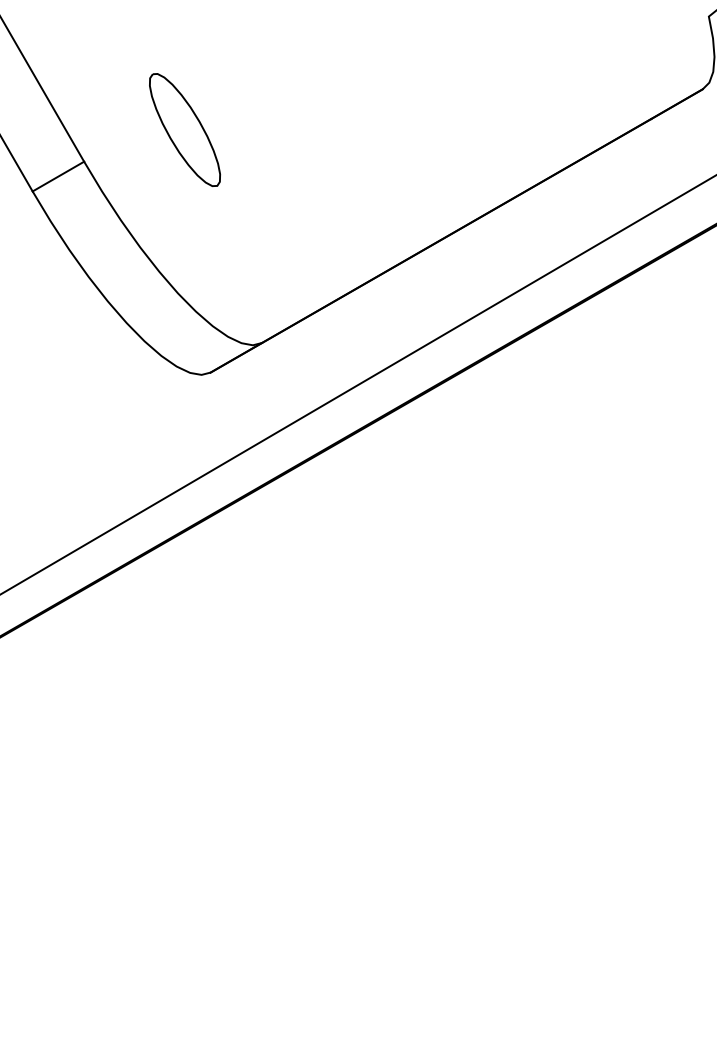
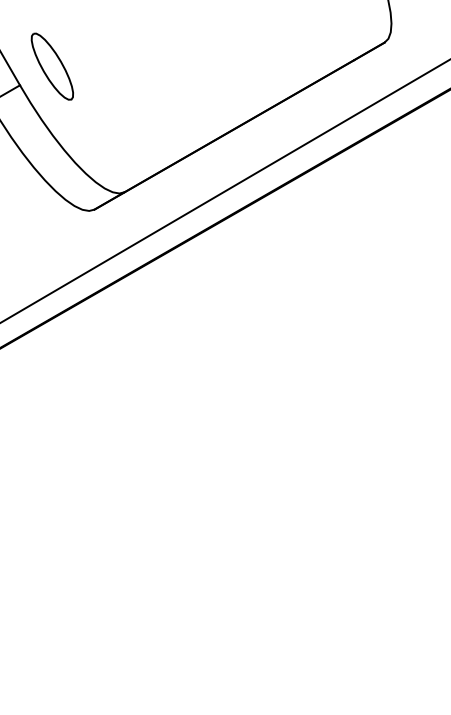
part: (183, 129) -> (51, 66), moved

